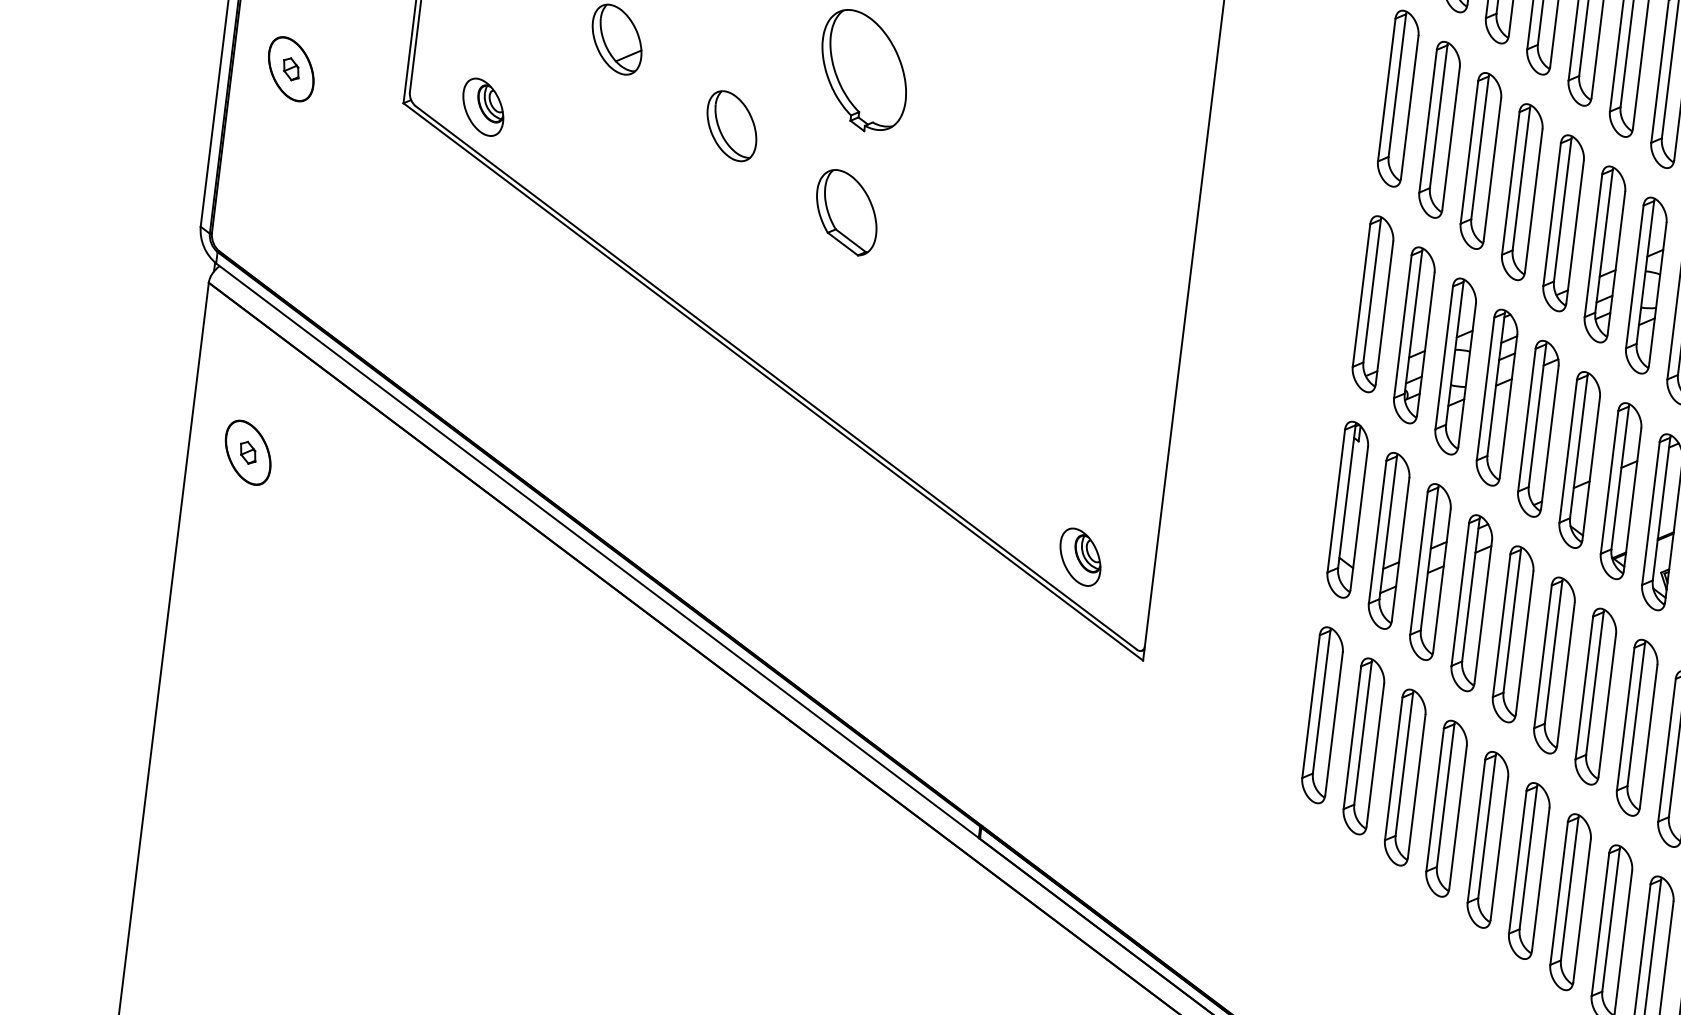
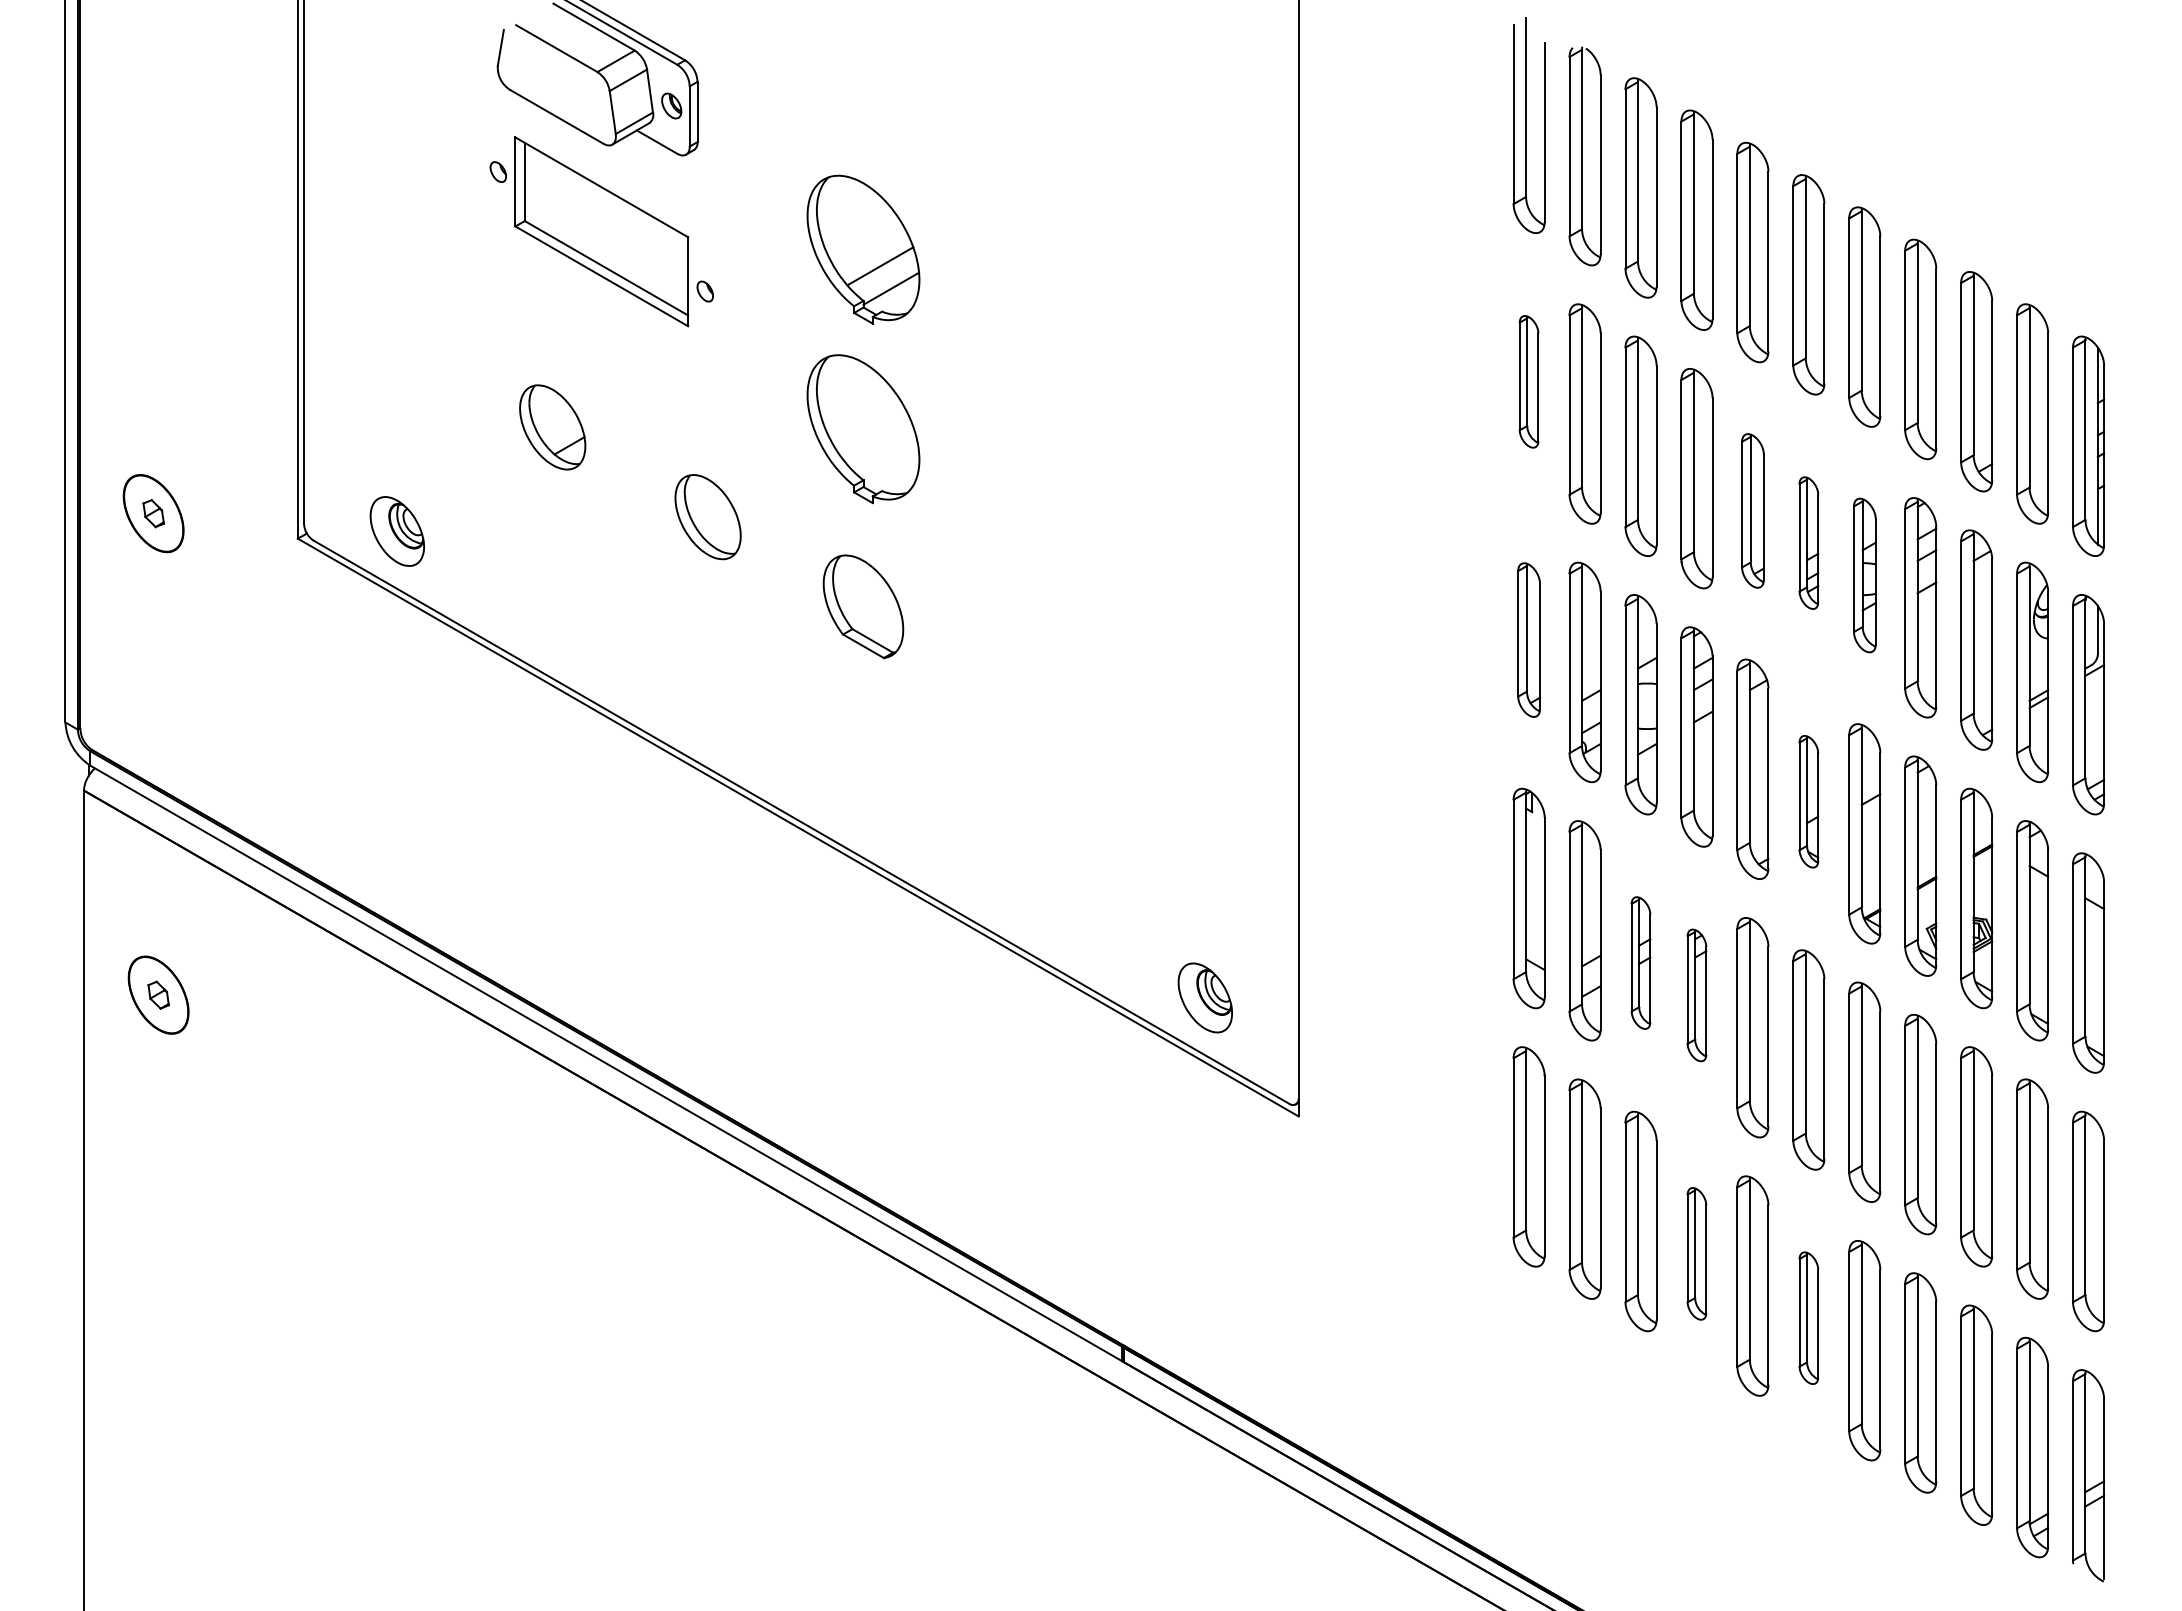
part: (1397, 98) -> (1528, 381), size x0.6
part: (1563, 222) -> (1752, 510), size x0.7
part: (1604, 253) -> (1808, 542), size x0.6
part: (1646, 285) -> (1864, 575), size x0.7
part: (1372, 303) -> (1528, 639), size x0.7
part: (1579, 459) -> (1808, 801), size x0.6
part: (1430, 571) -> (1640, 962), size x0.6
part: (1471, 603) -> (1696, 995), size x0.6
part: (1446, 808) -> (1696, 1253), size x0.6
part: (1529, 870) -> (1808, 1317), size x0.6

